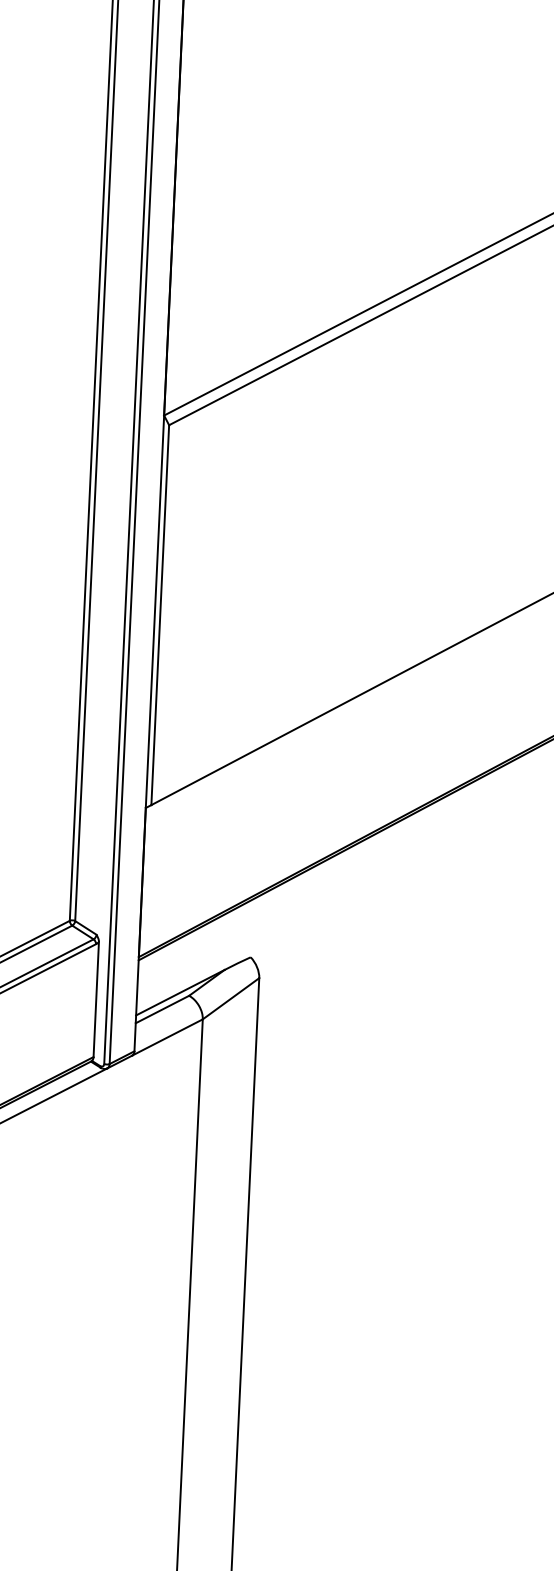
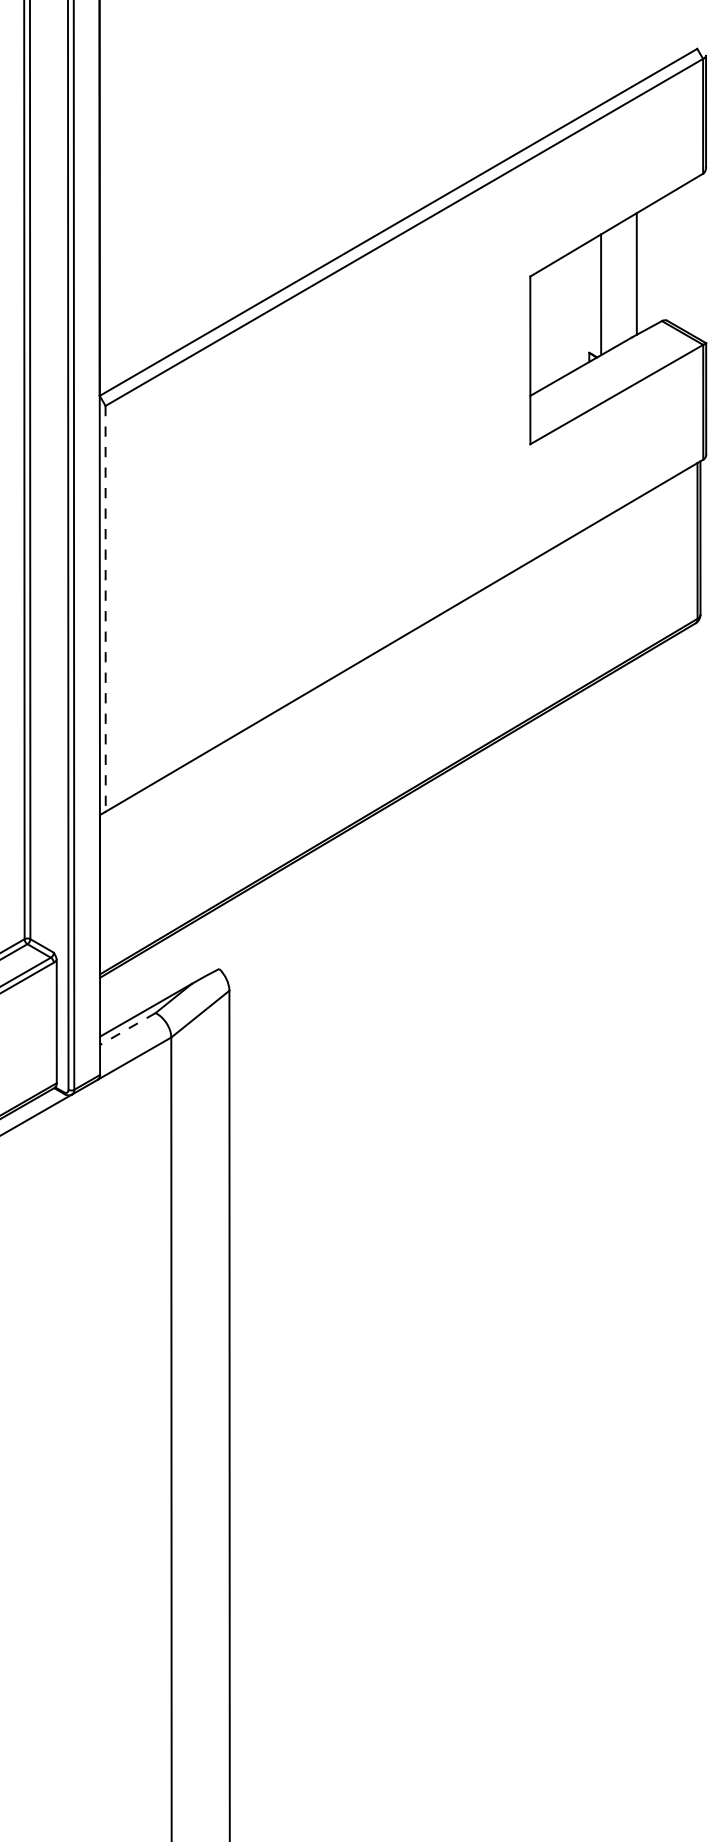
line: (160, 614) -> (105, 608), solid -> dashed
line: (162, 1009) -> (127, 1029), solid -> dashed

